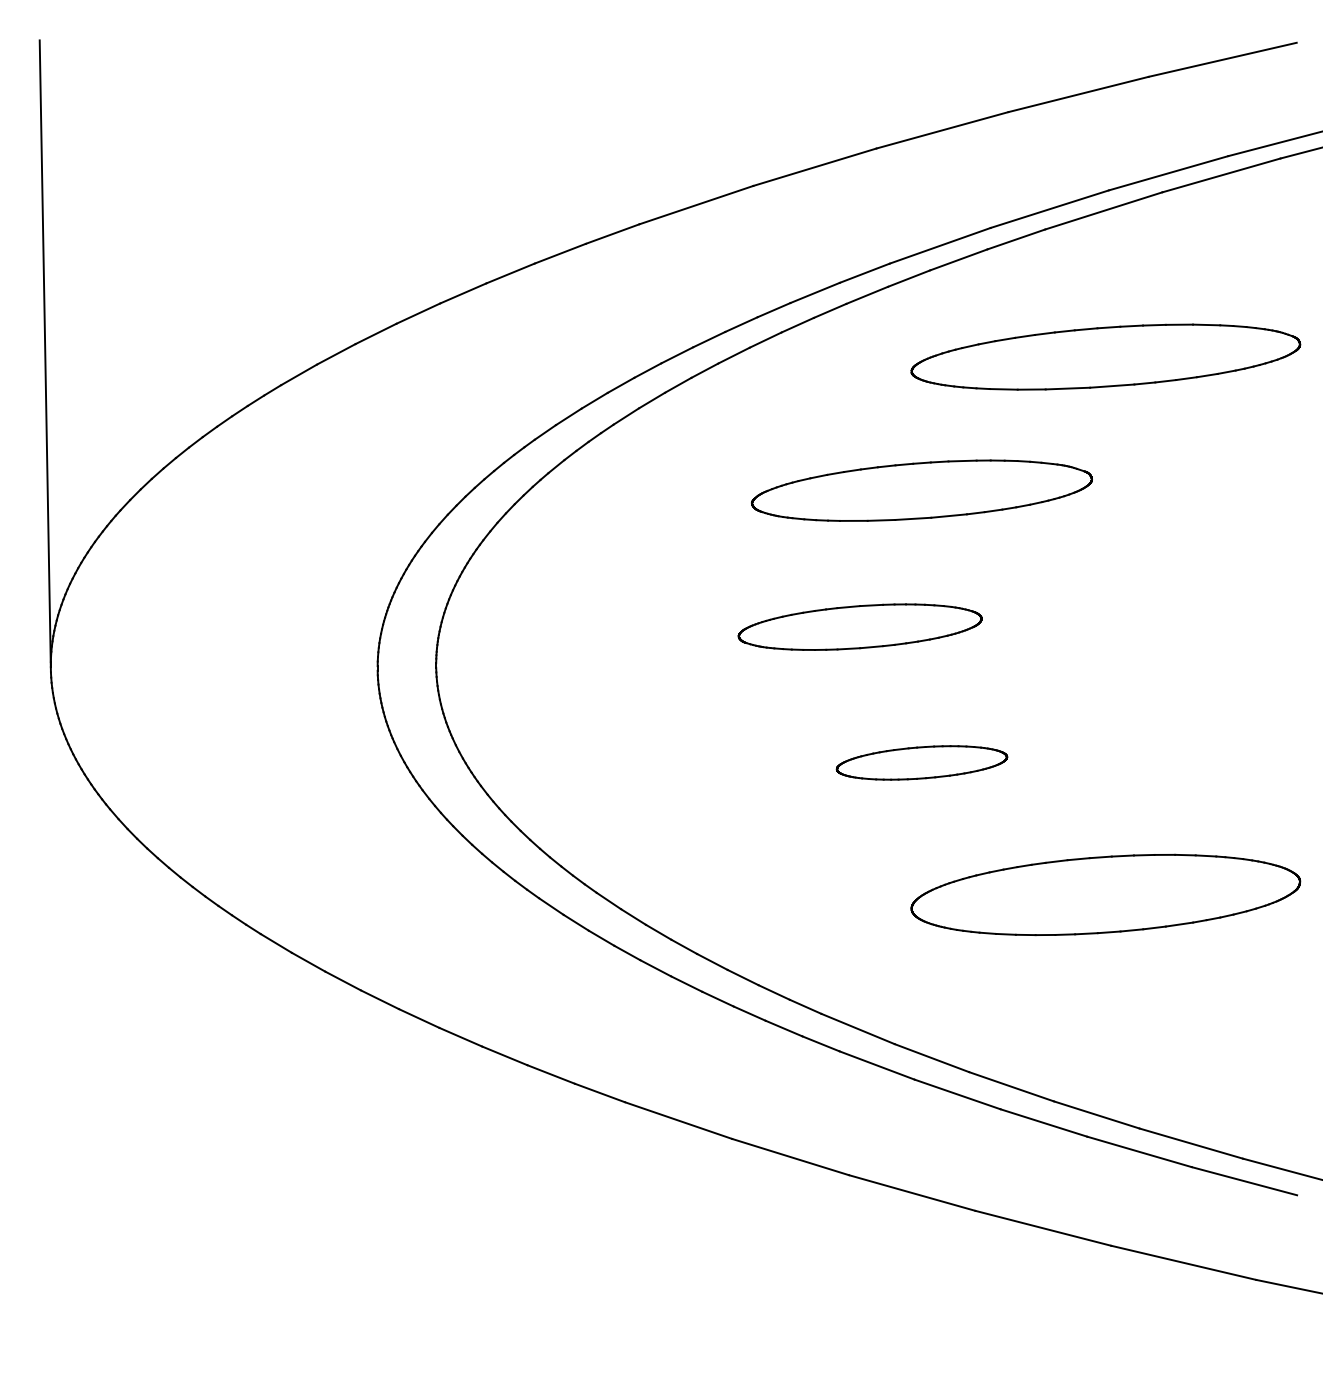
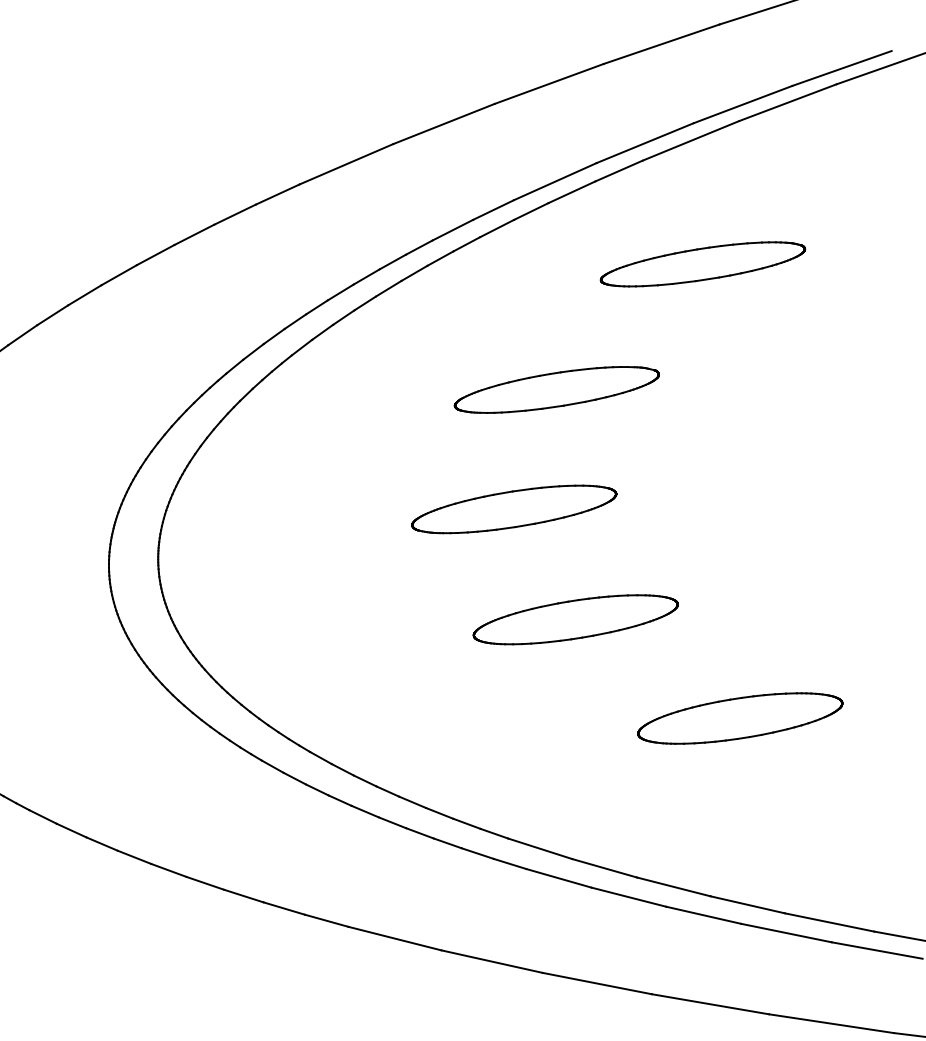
part: (1105, 357) -> (702, 264), size x0.62
part: (921, 490) -> (556, 389), size x0.71
part: (921, 762) -> (575, 619), size x1.43
part: (1105, 894) -> (739, 718), size x0.62

